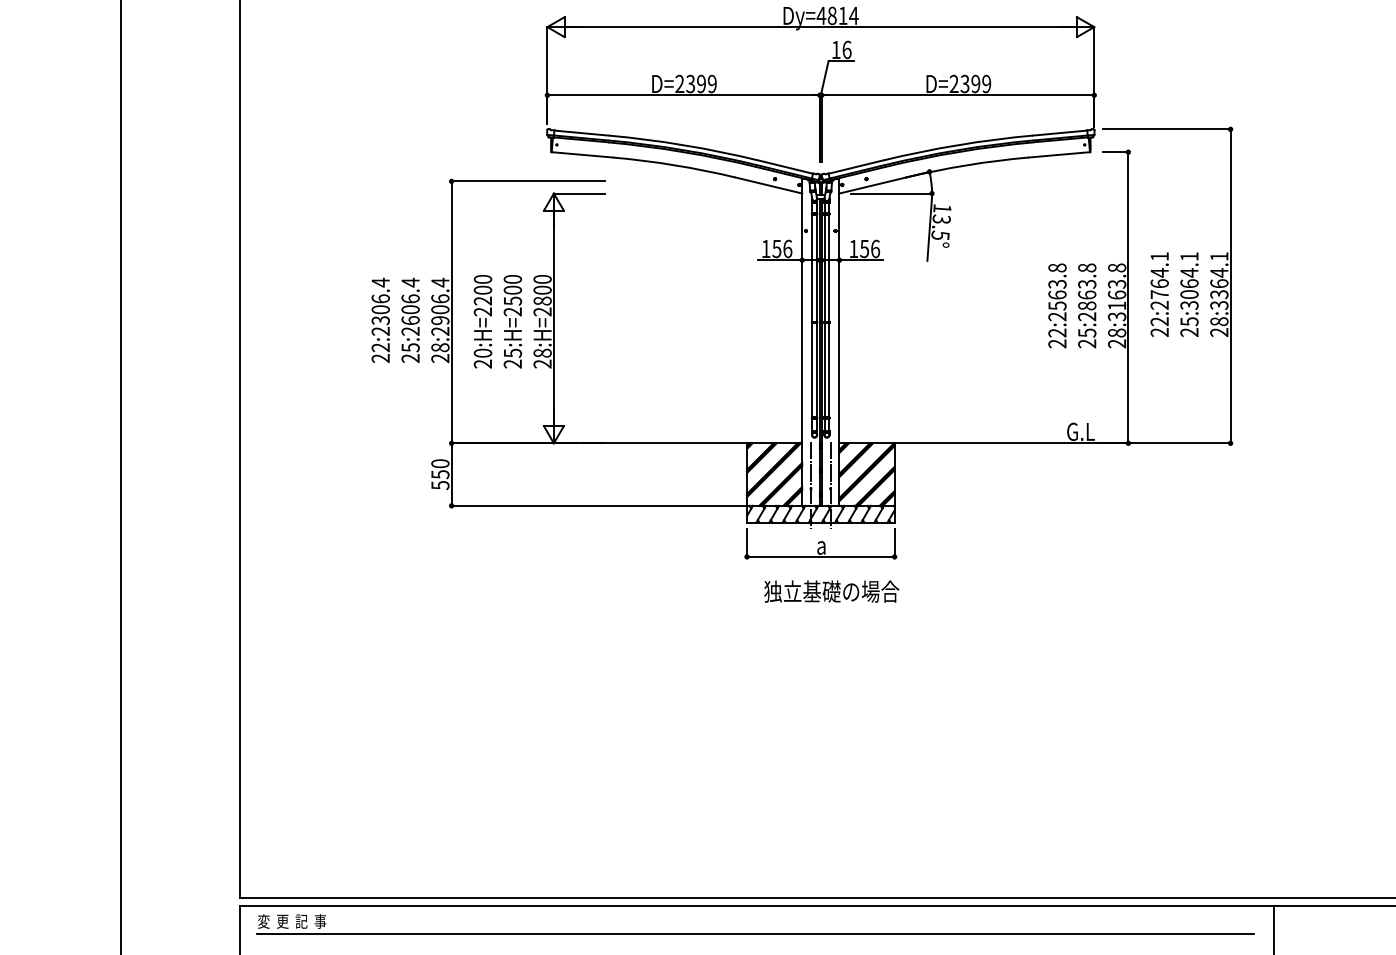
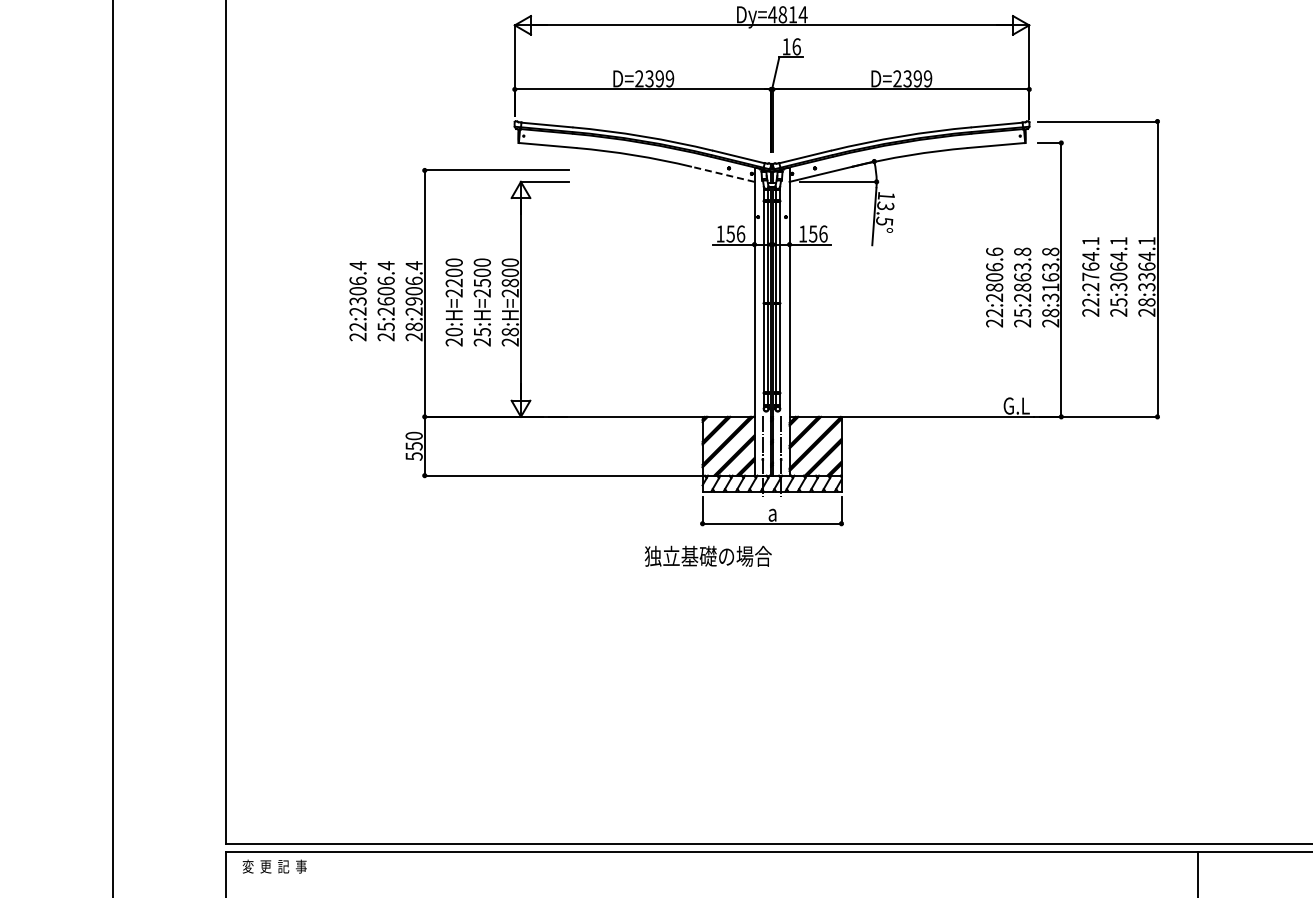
line: (768, 185) -> (722, 174), solid -> dashed
text: (1057, 286) -> (994, 269), 22:2563.8 -> 22:2806.6
text: (830, 590) -> (707, 555), moved
line: (755, 934) -> (710, 878), removed

